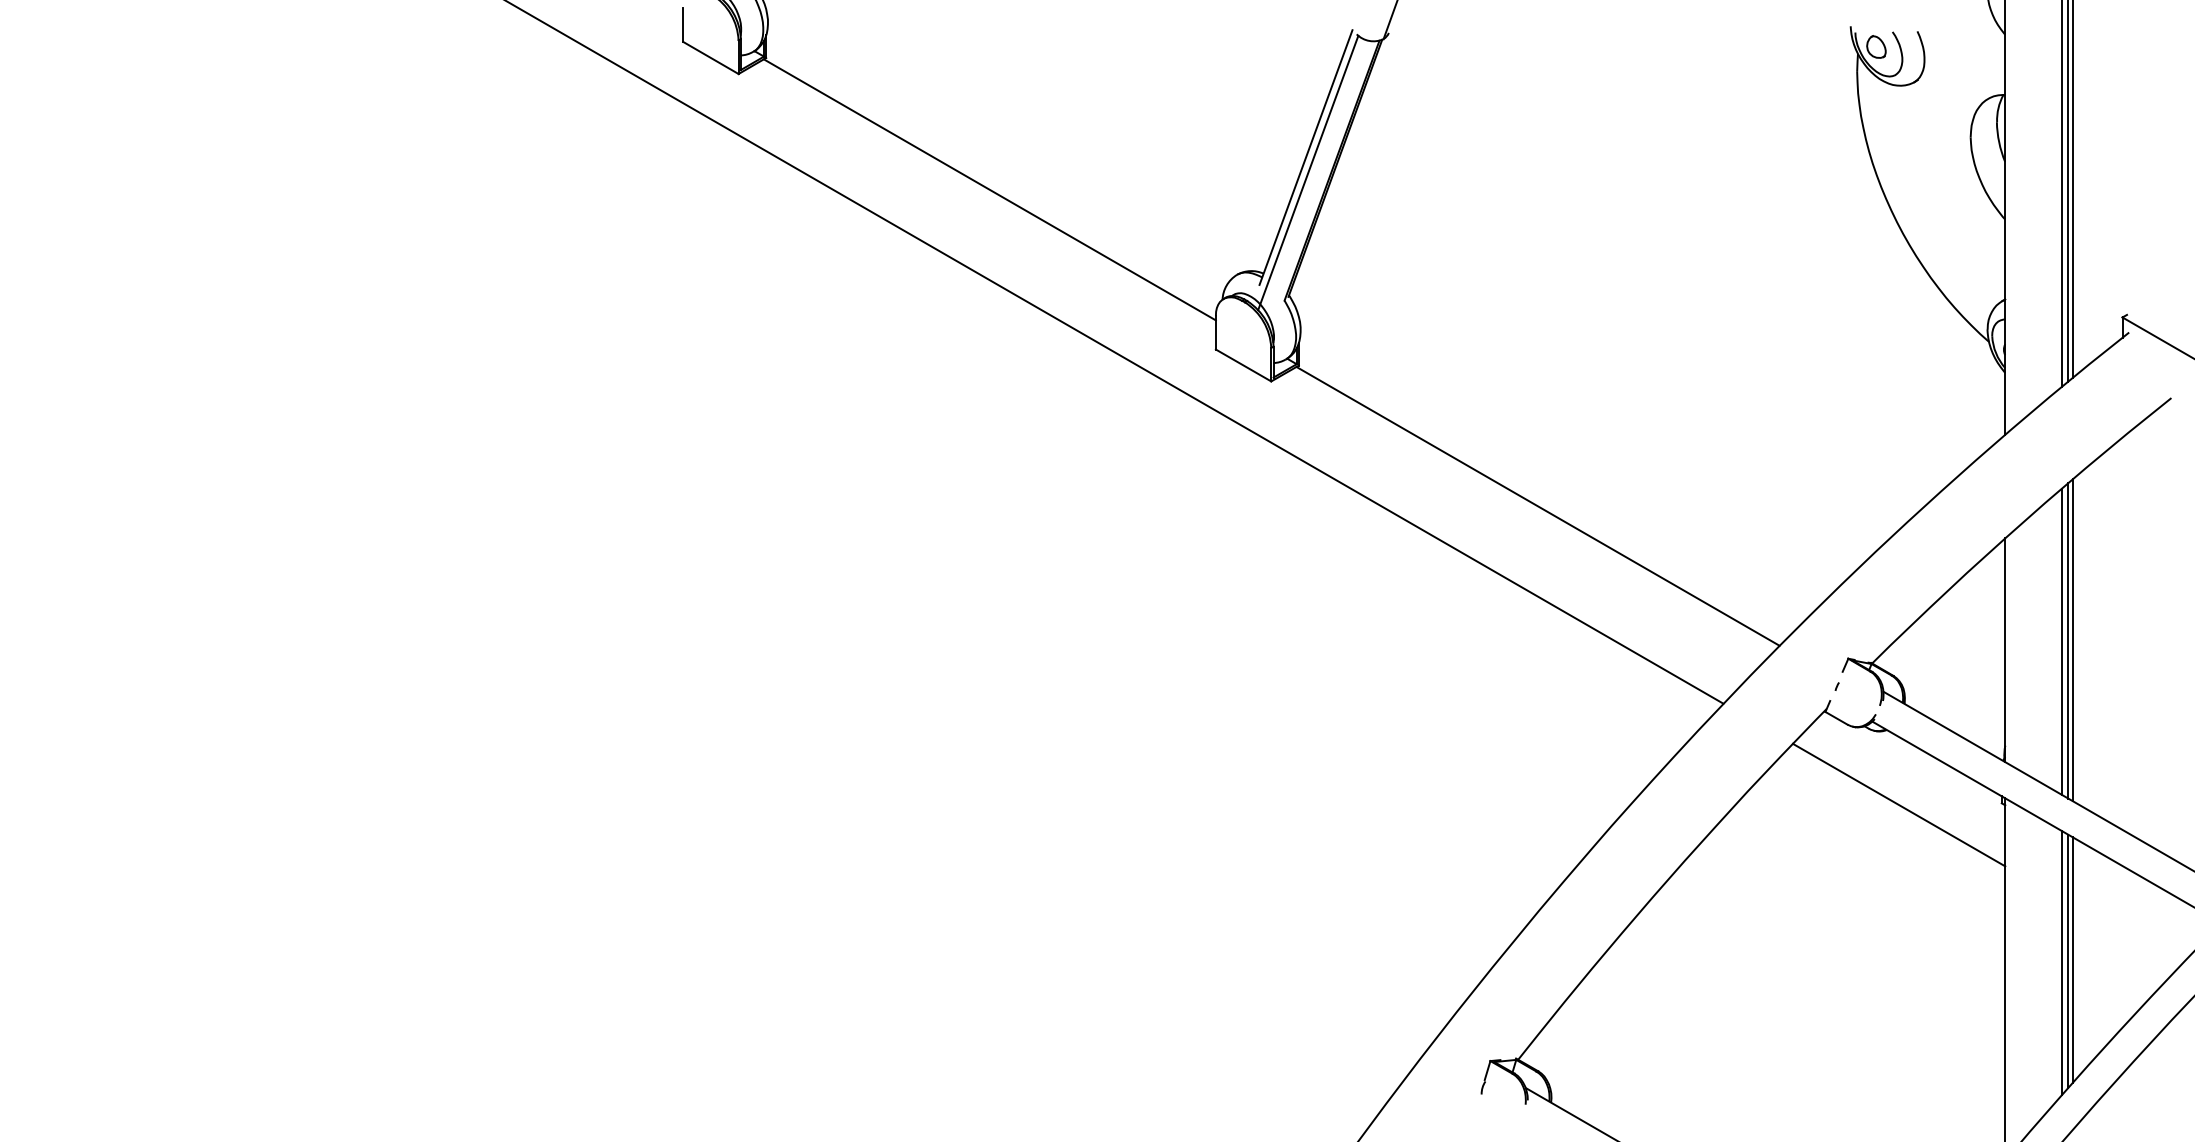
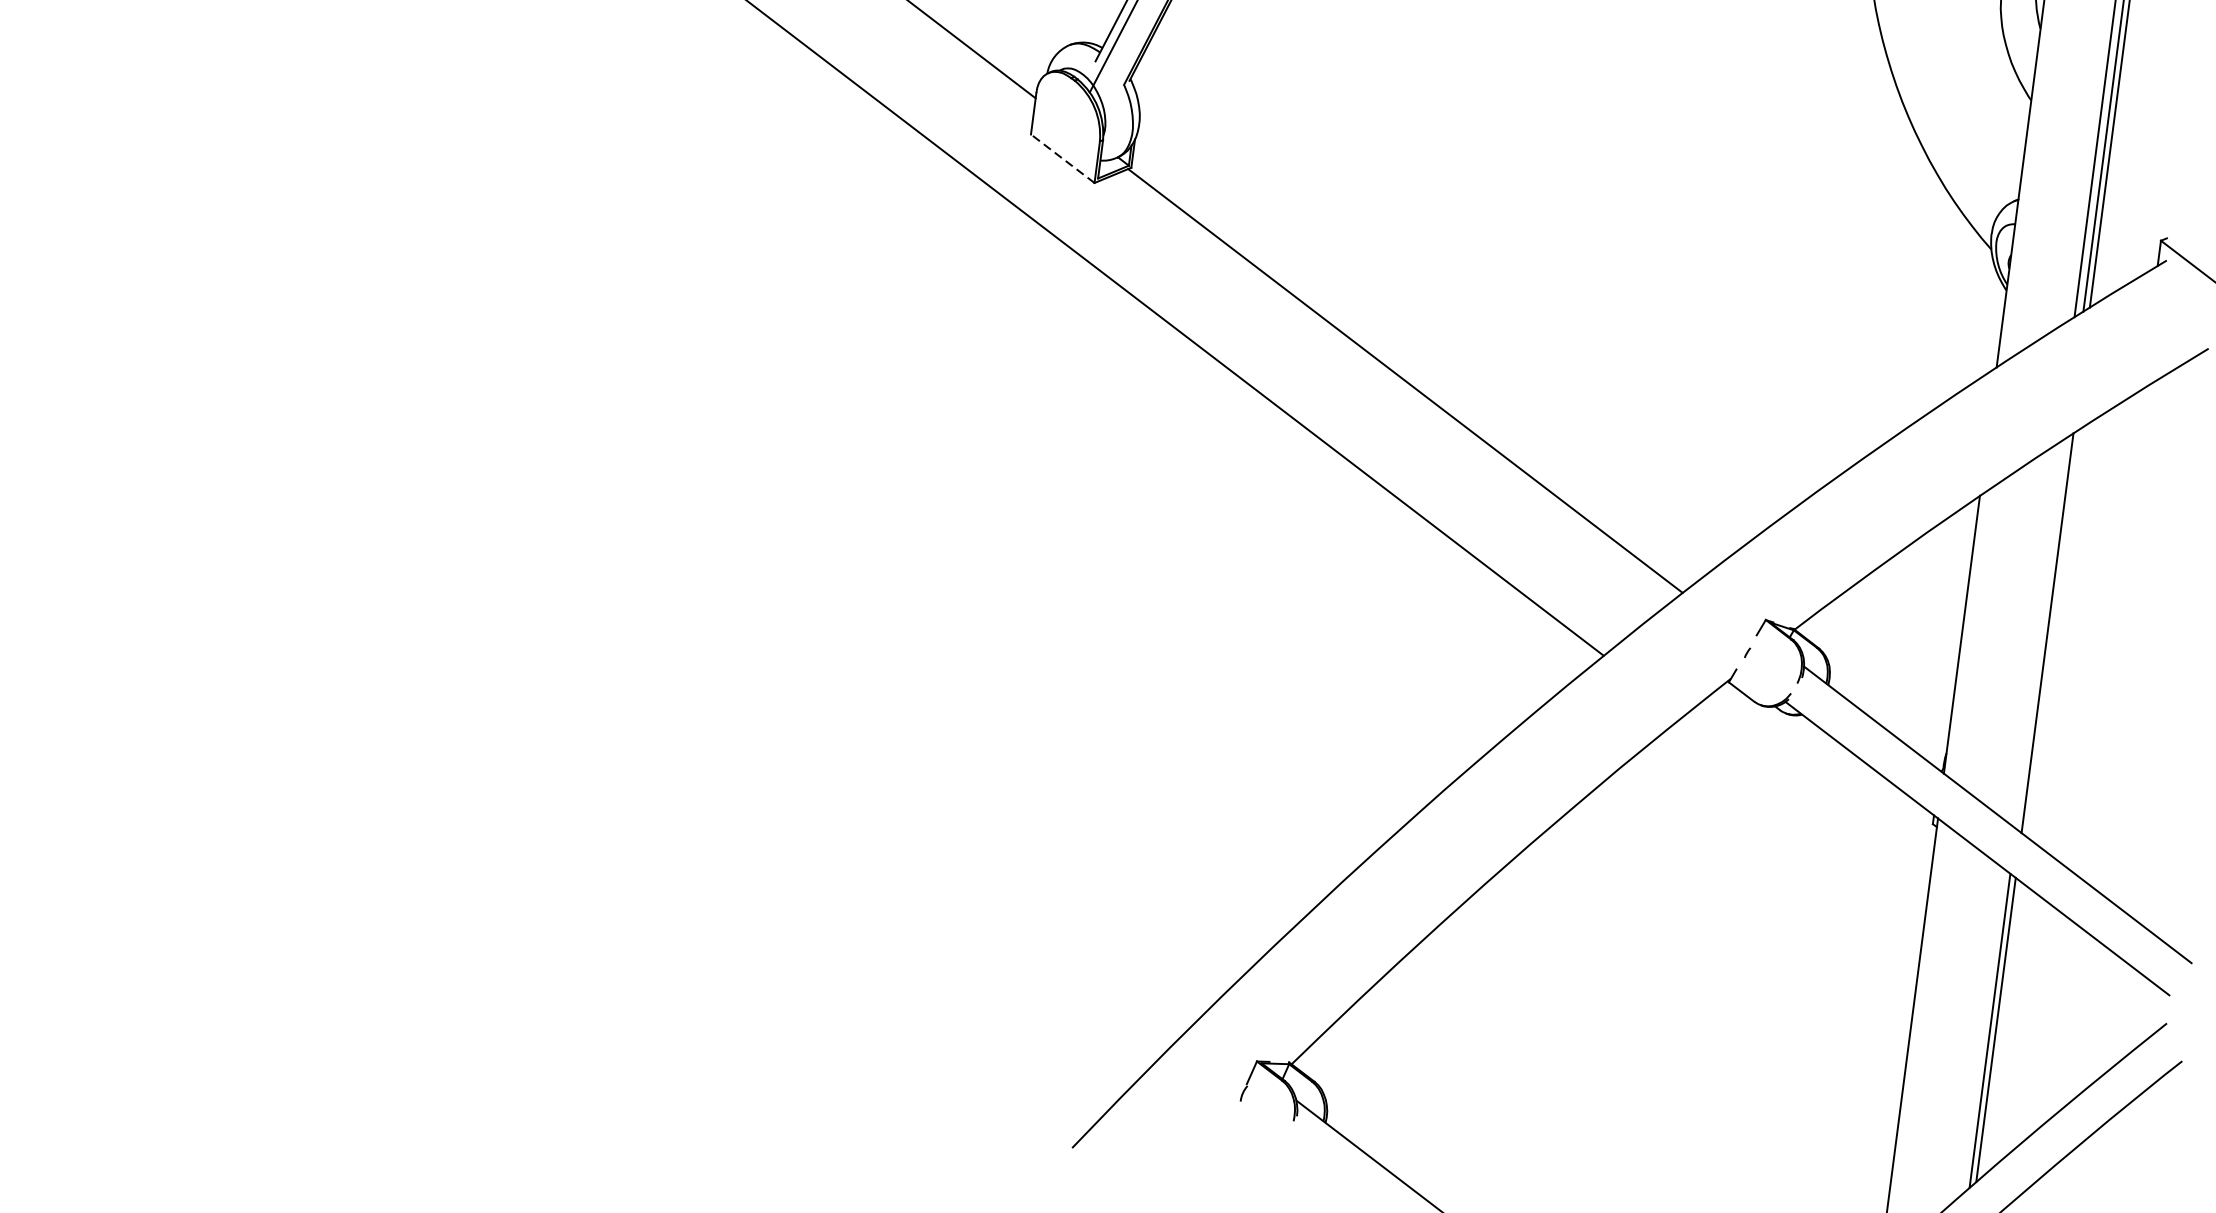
line: (1243, 365) -> (1062, 158), solid -> dashed
line: (2068, 640) -> (2041, 632), removed
line: (2061, 641) -> (2033, 632), removed
line: (1898, 804) -> (1804, 808), removed
line: (2061, 962) -> (1981, 1031), removed

